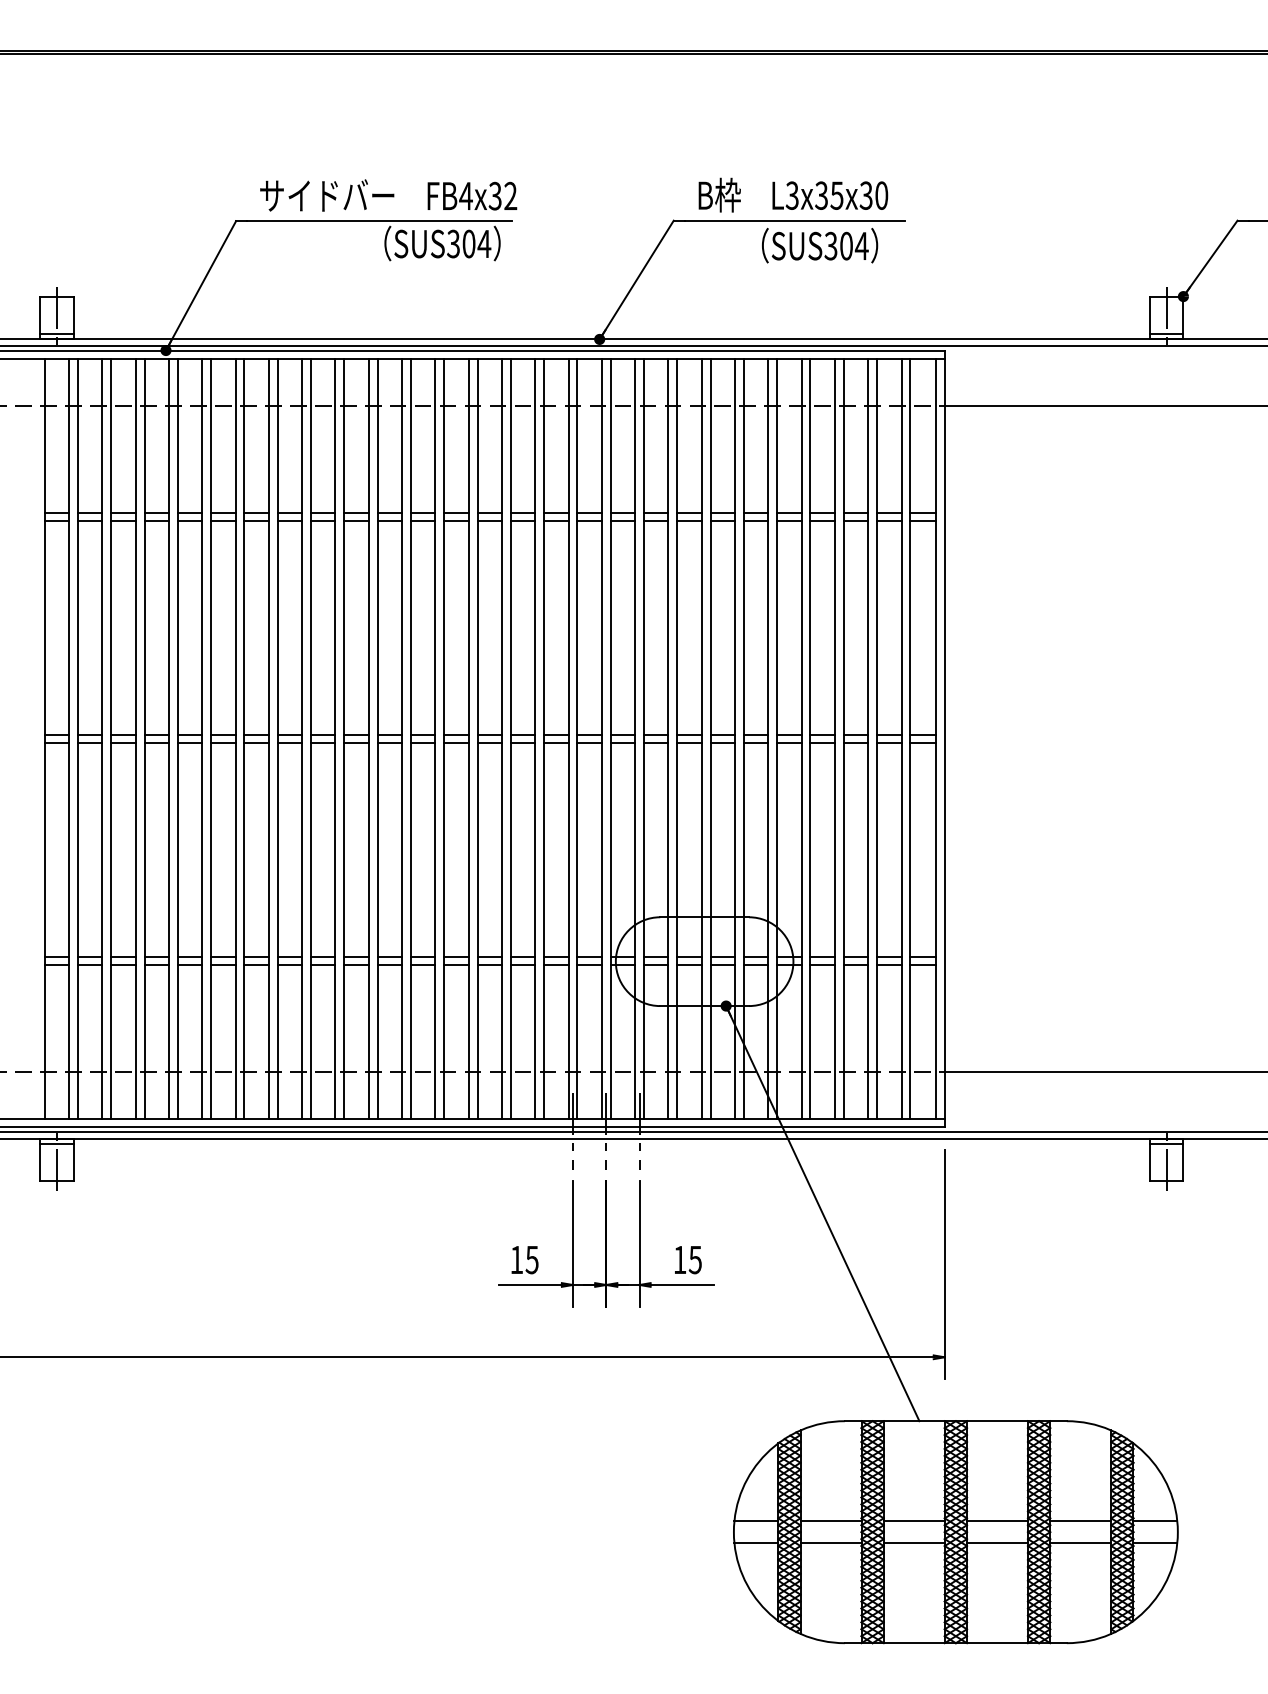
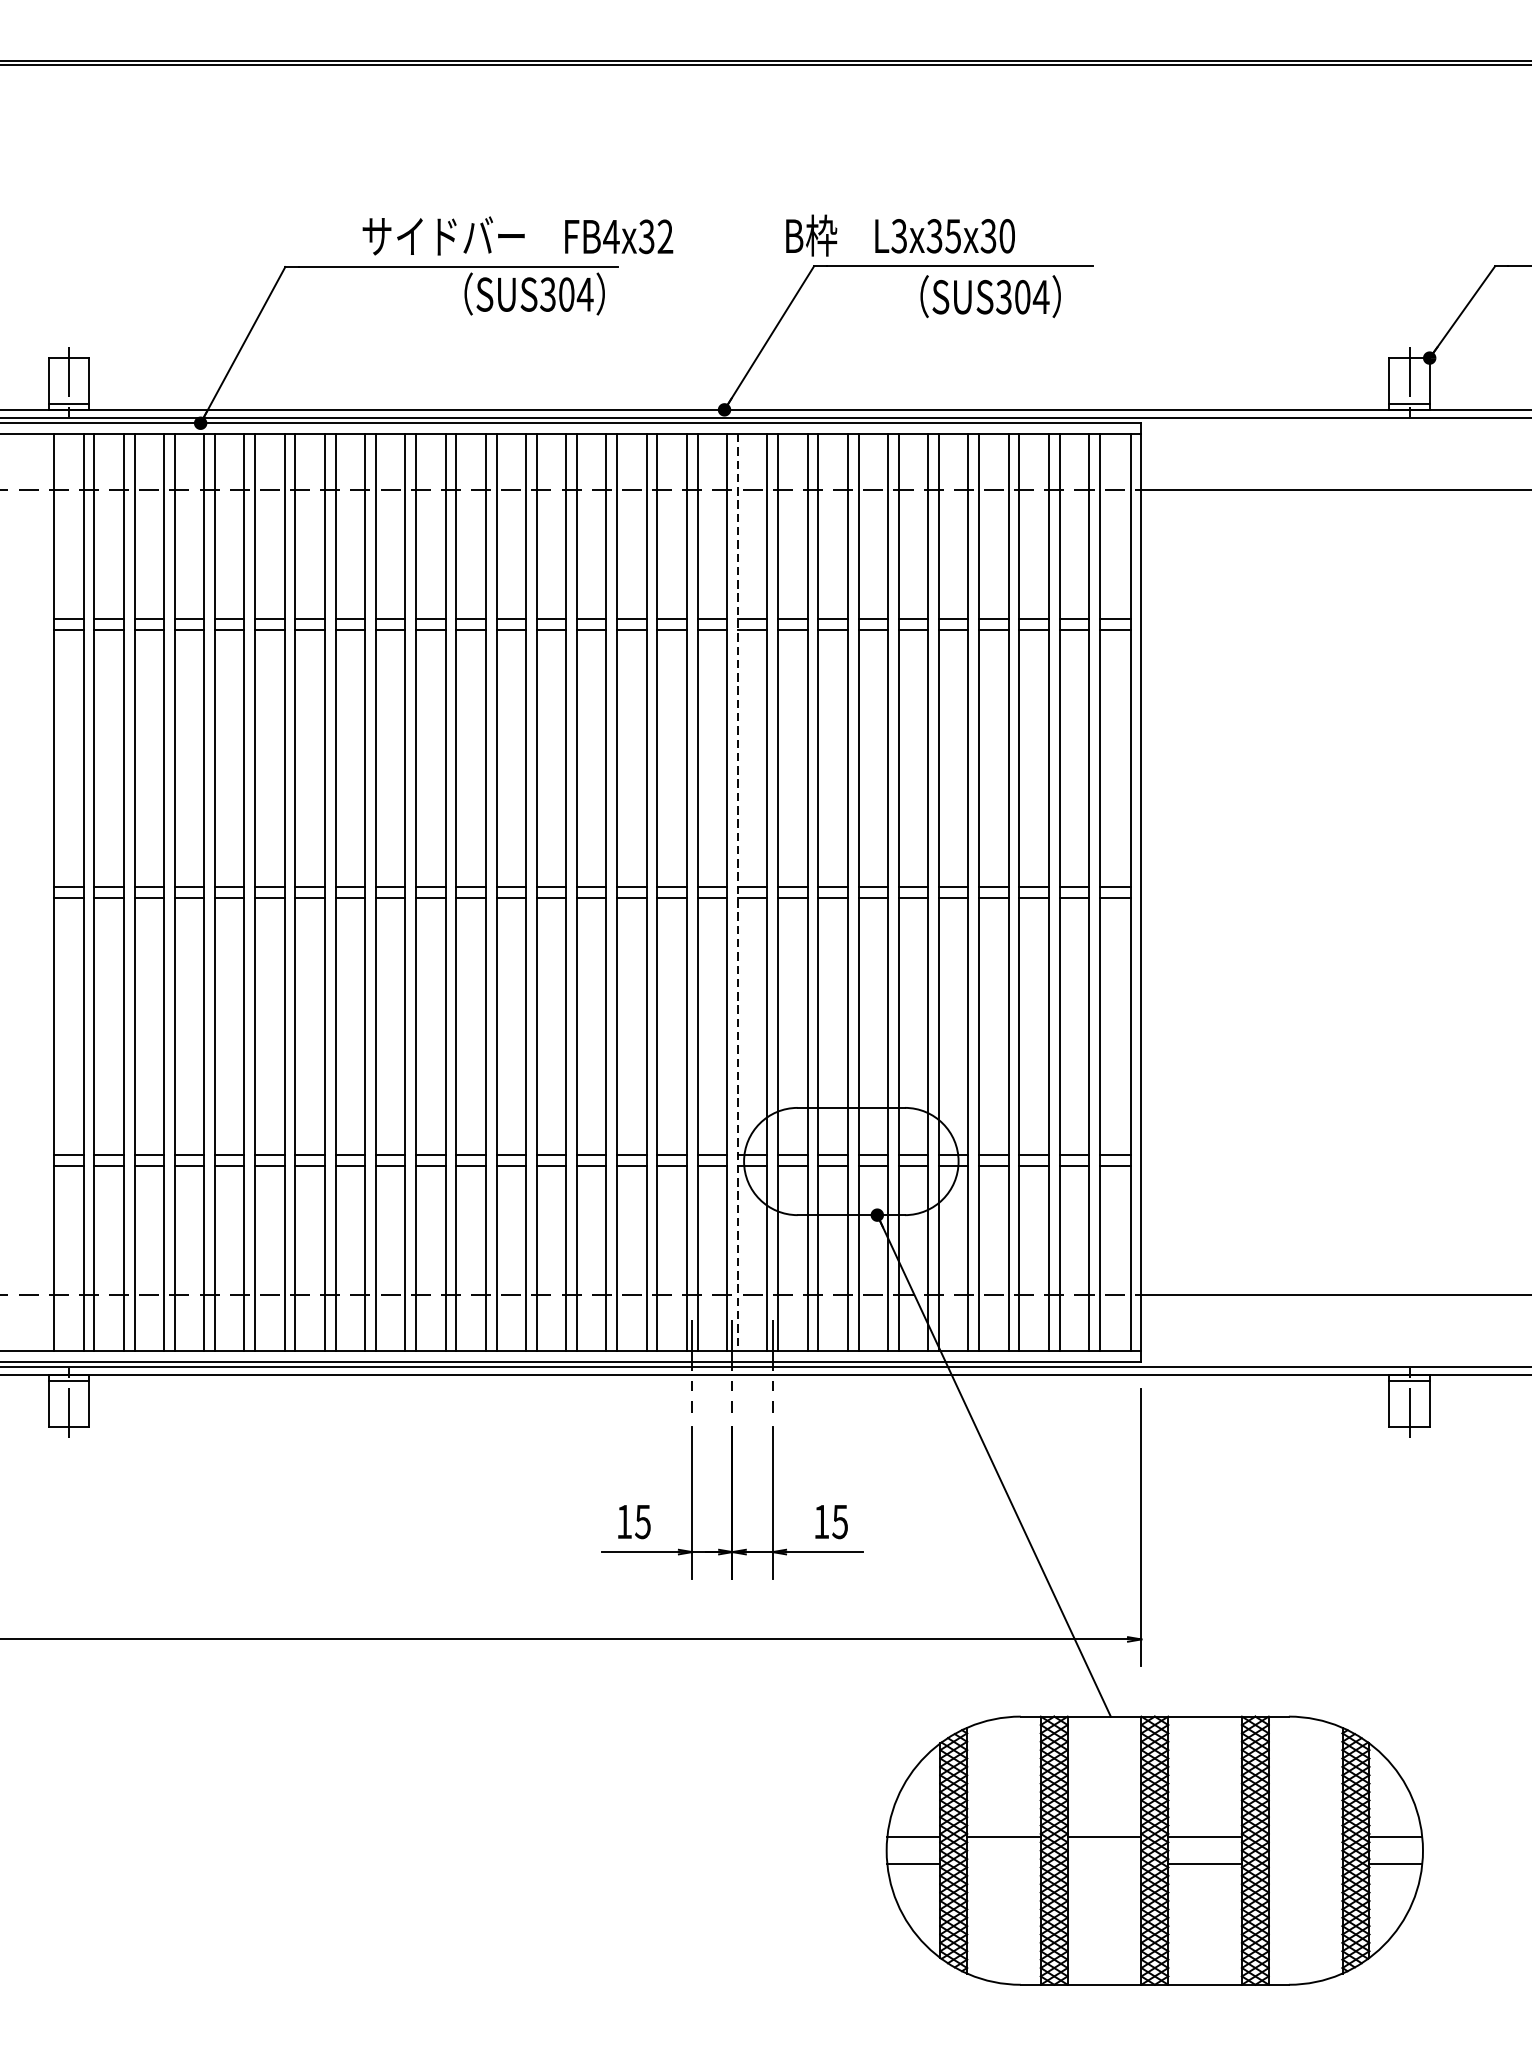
text: (793, 194) -> (900, 234), moved
text: (388, 195) -> (517, 235), moved
line: (610, 739) -> (737, 893), solid -> dashed
line: (1080, 1521) -> (1305, 1837), removed
line: (830, 1543) -> (1003, 1864), removed
line: (913, 1543) -> (1103, 1864), removed
line: (1080, 1543) -> (1305, 1864), removed

